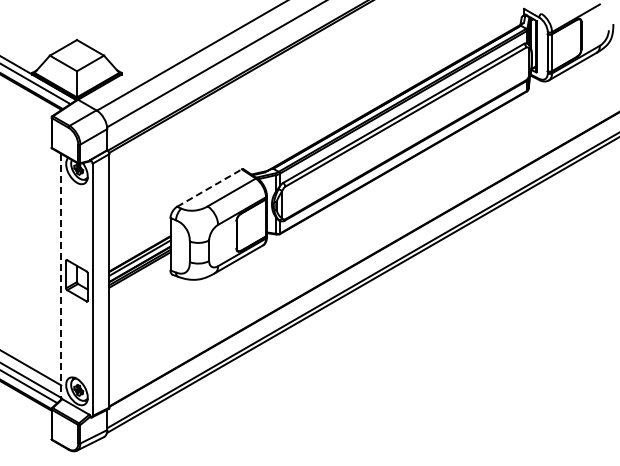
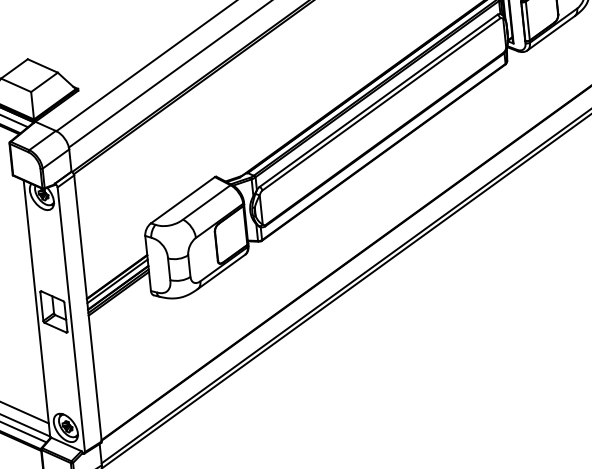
line: (209, 187) -> (182, 199), dashed -> solid
line: (61, 276) -> (37, 309), dashed -> solid

